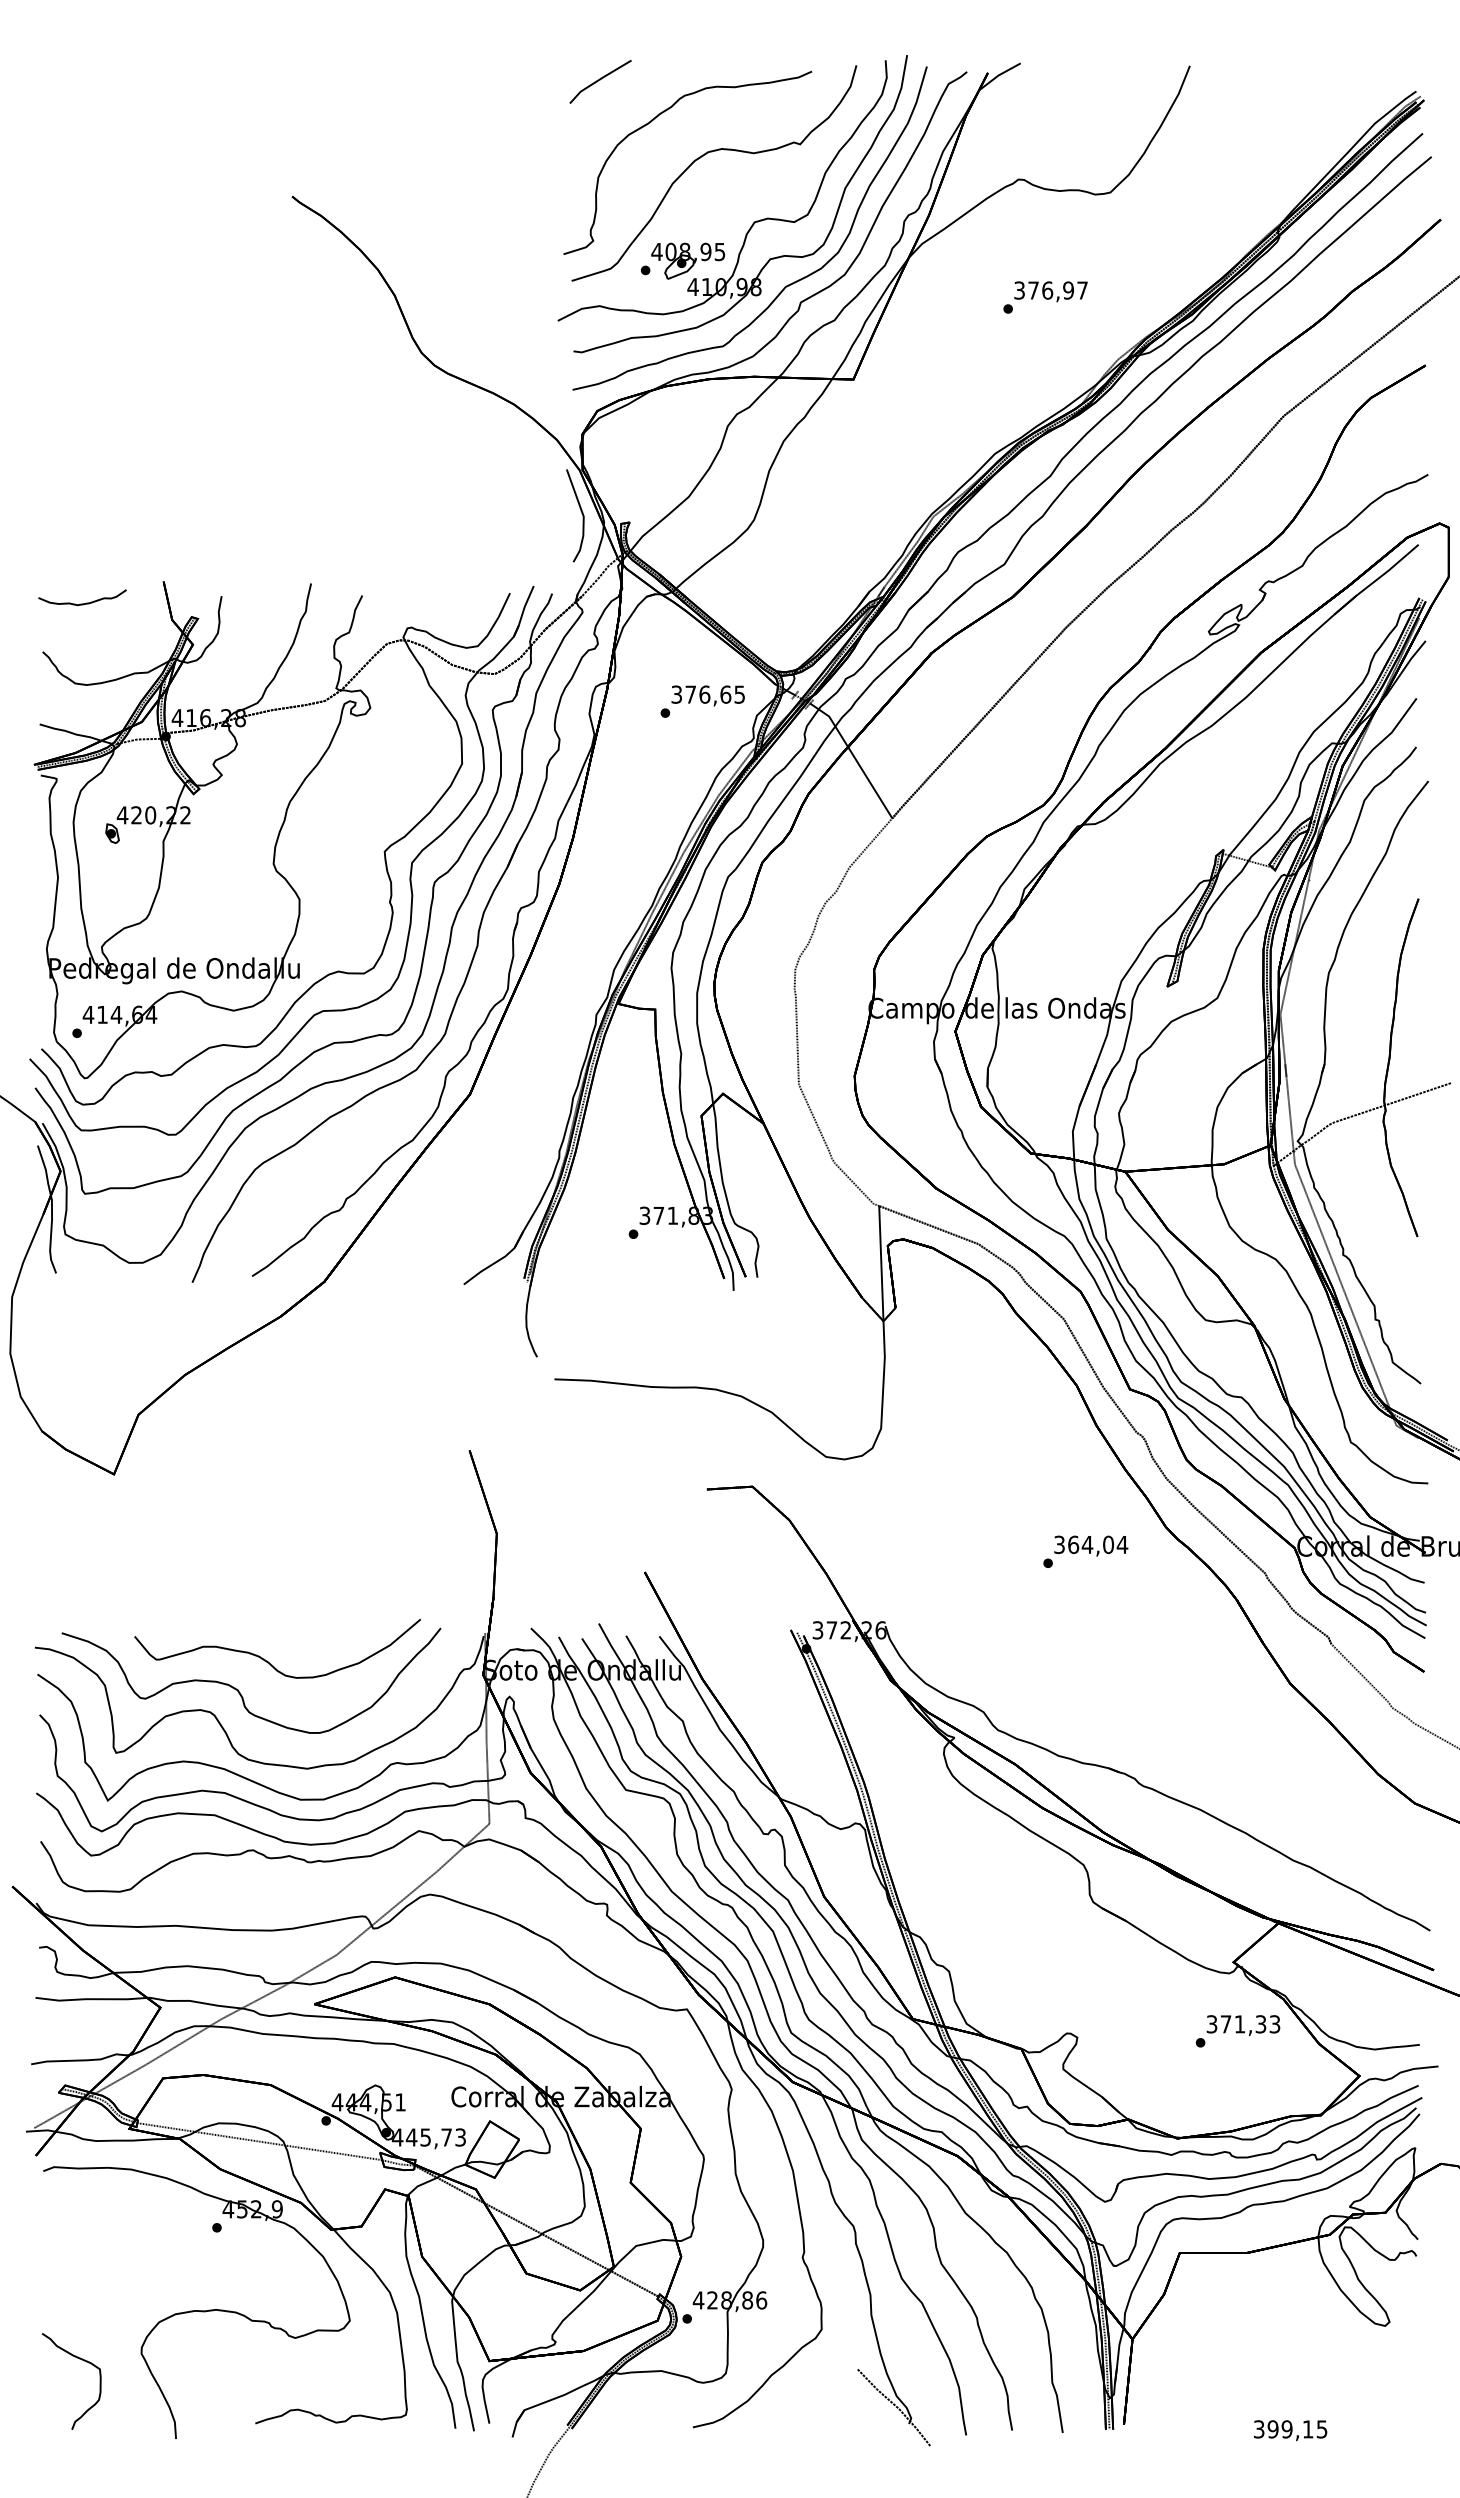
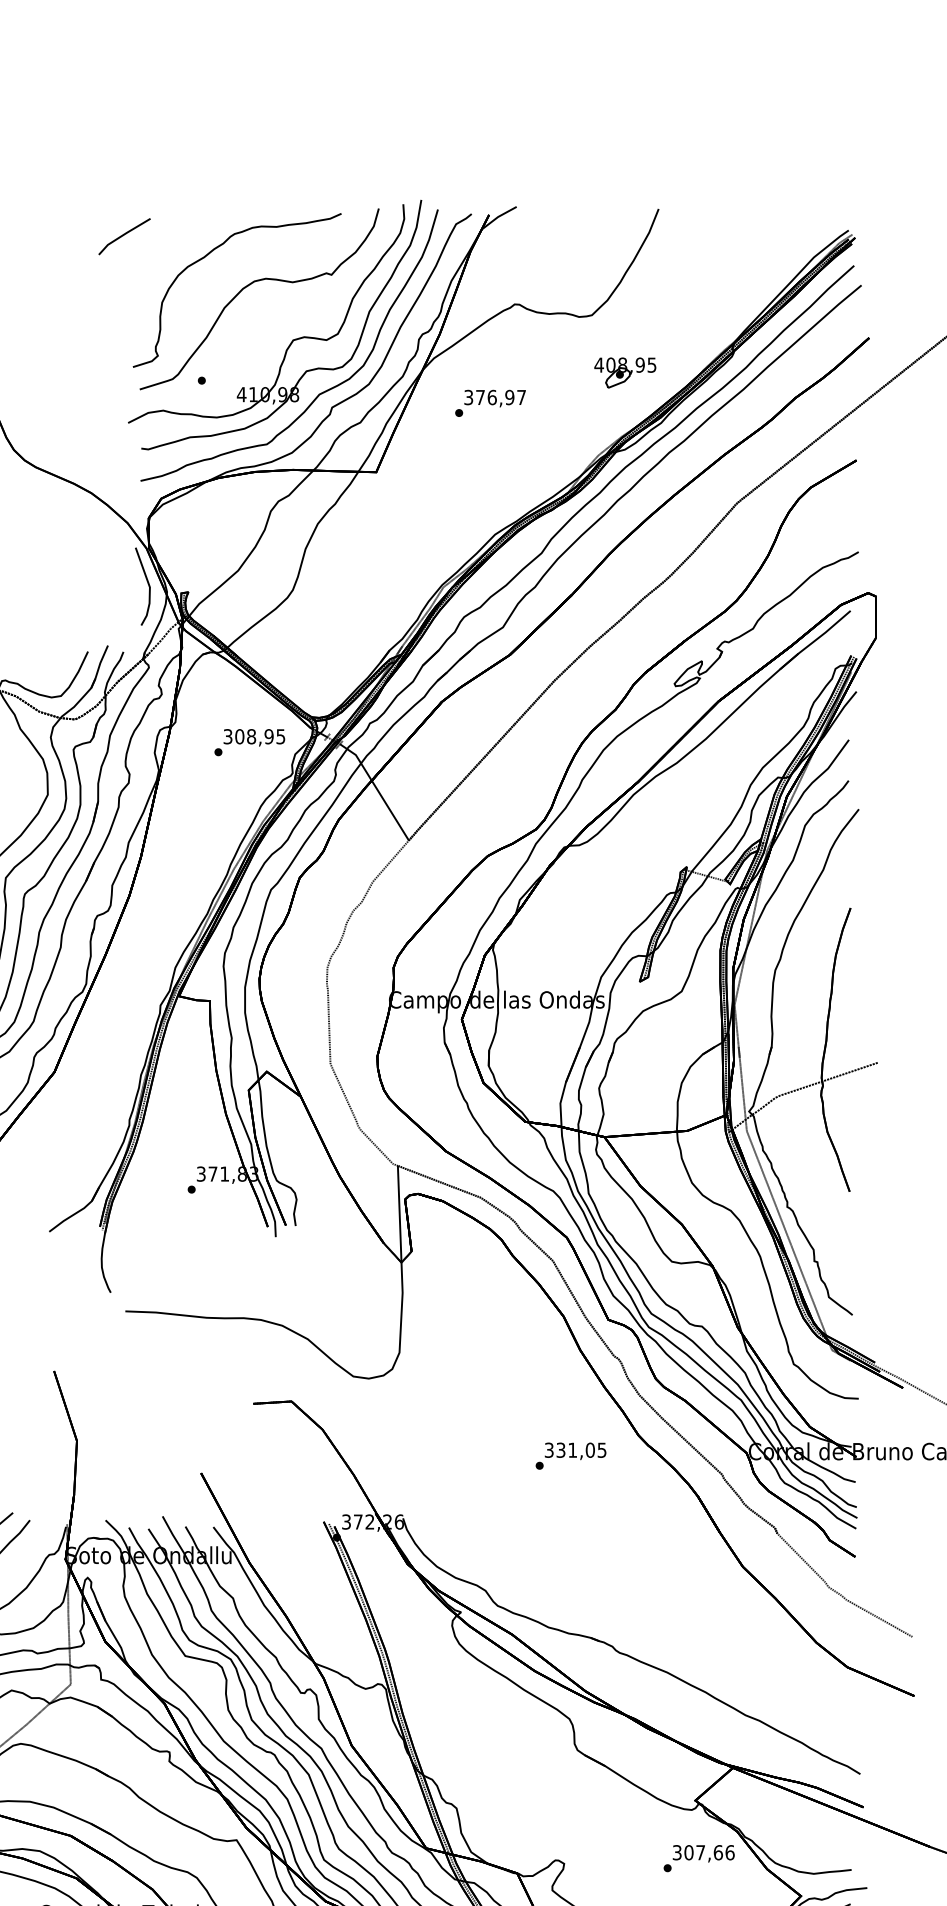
part: (600, 81) -> (124, 236), moved
part: (688, 260) -> (625, 372), moved
text: (1045, 297) -> (490, 403), moved
text: (708, 694) -> (254, 736), 376,65 -> 308,95
text: (1098, 1544) -> (581, 1449), 364,04 -> 331,05
text: (1250, 2024) -> (709, 1852), 371,33 -> 307,66

